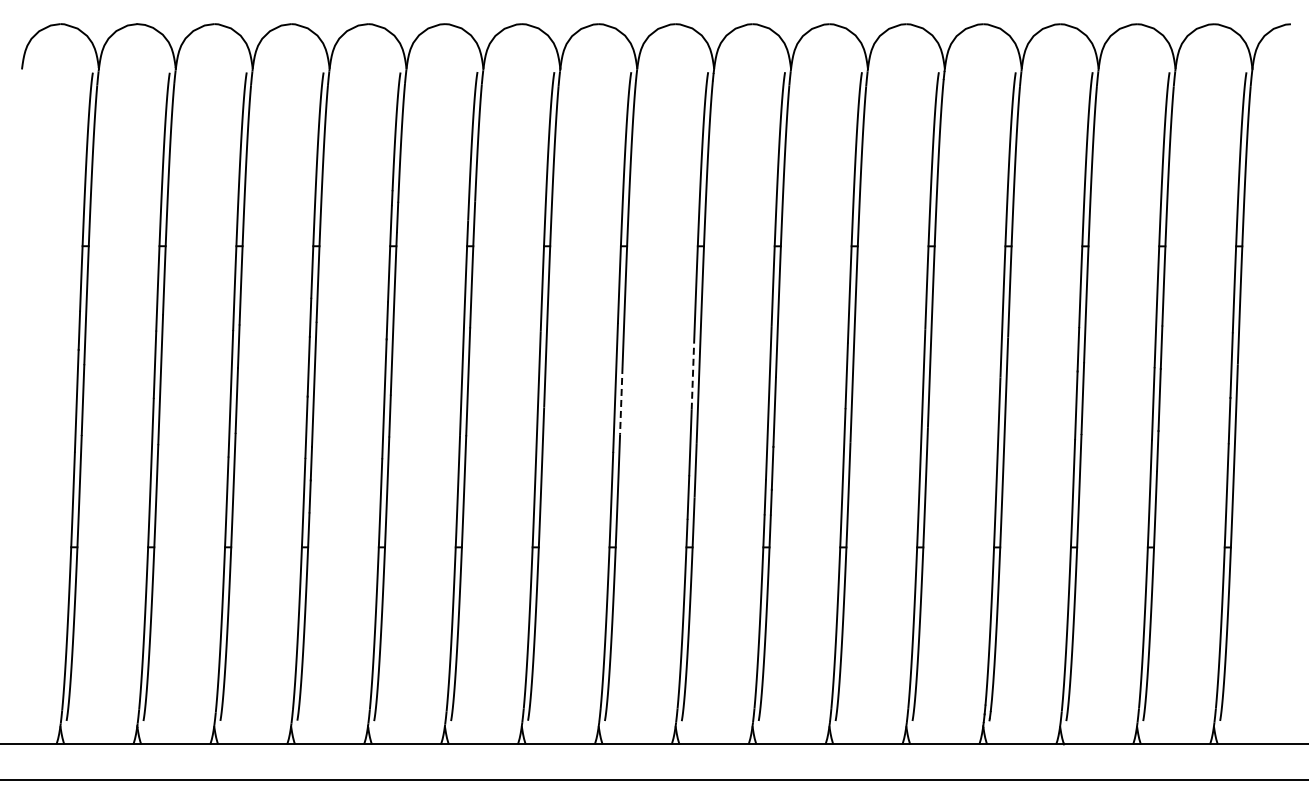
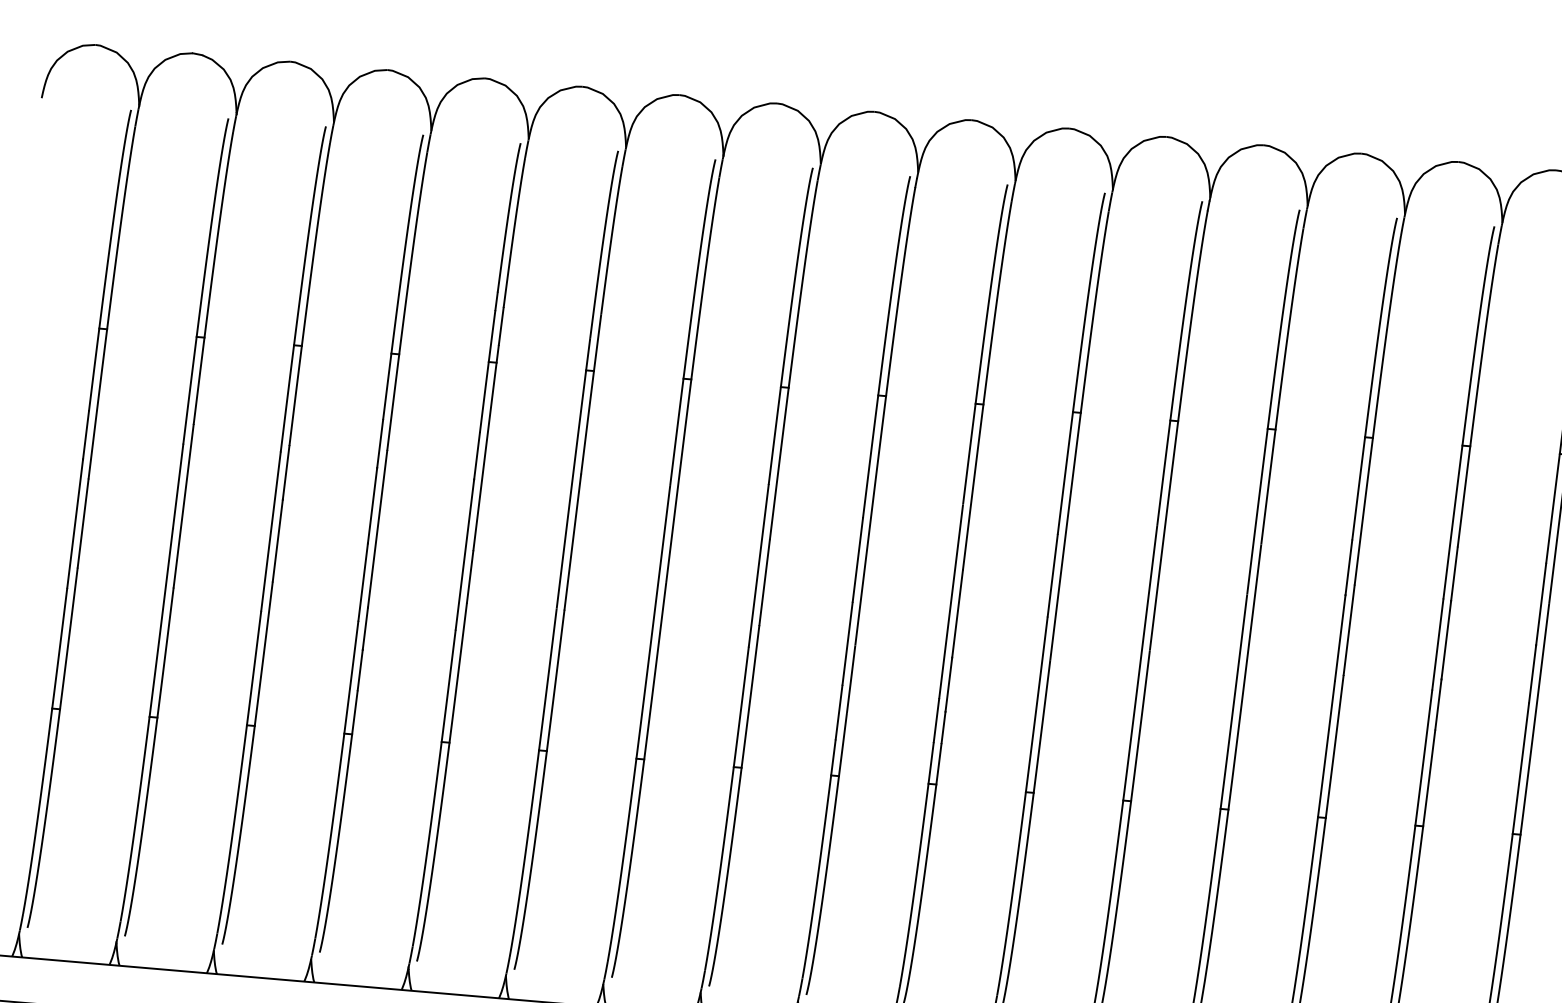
line: (692, 376) -> (857, 559), dashed -> solid
line: (621, 400) -> (764, 582), dashed -> solid

